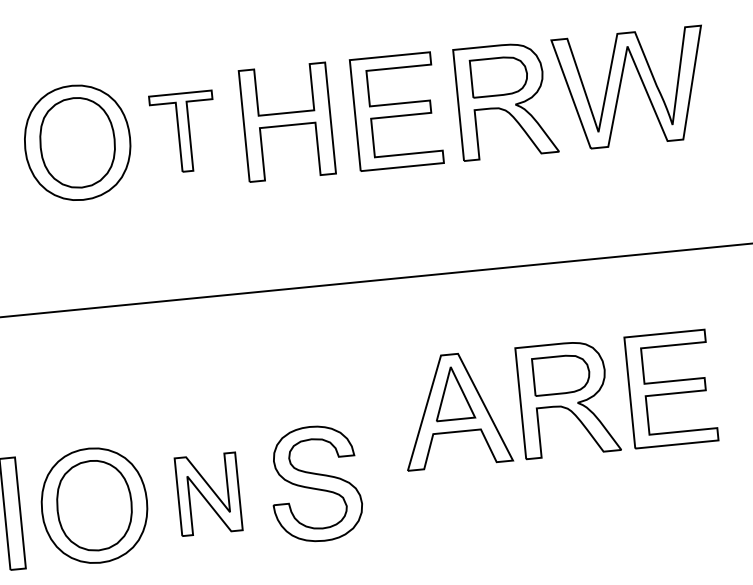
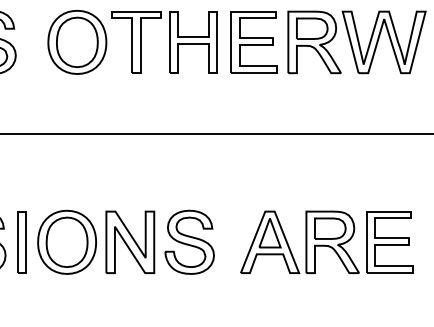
part: (184, 132) -> (136, 42), size x1.43
part: (556, 398) -> (326, 241), moved
part: (208, 492) -> (130, 241), size x1.43

